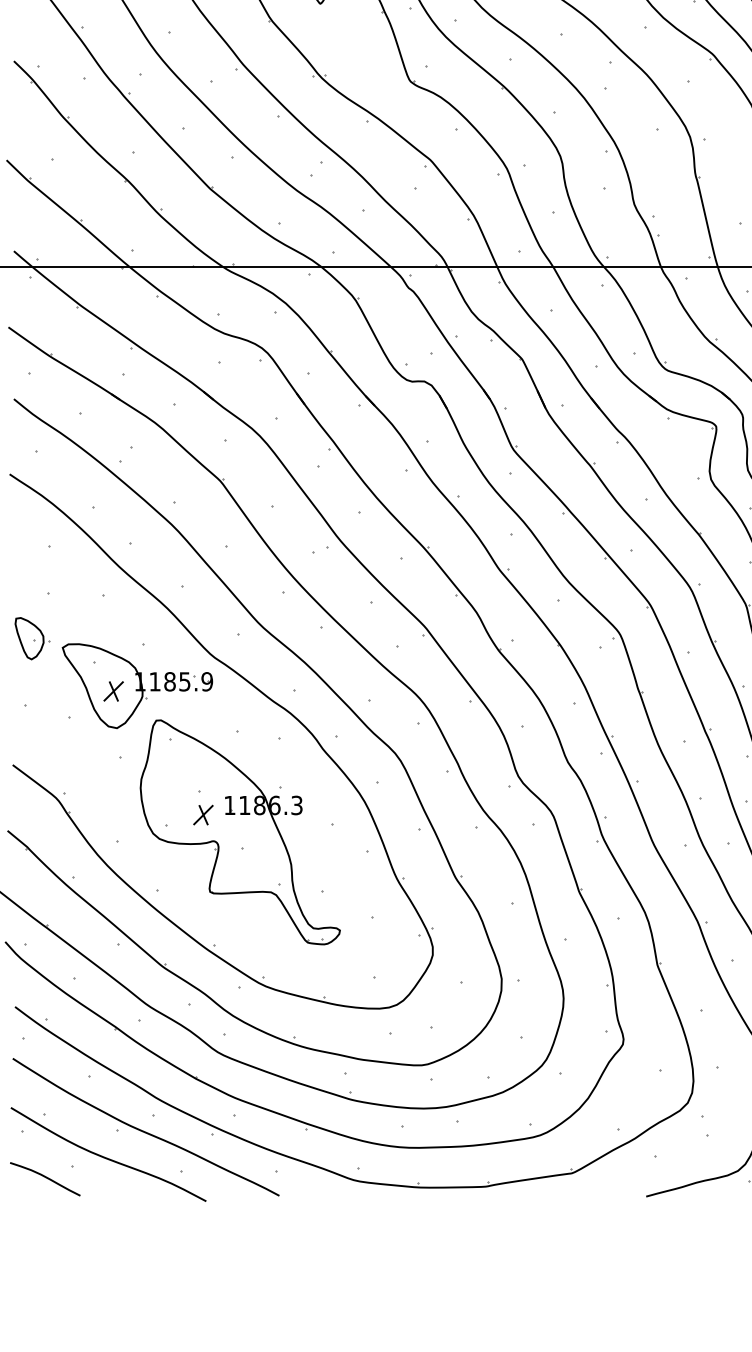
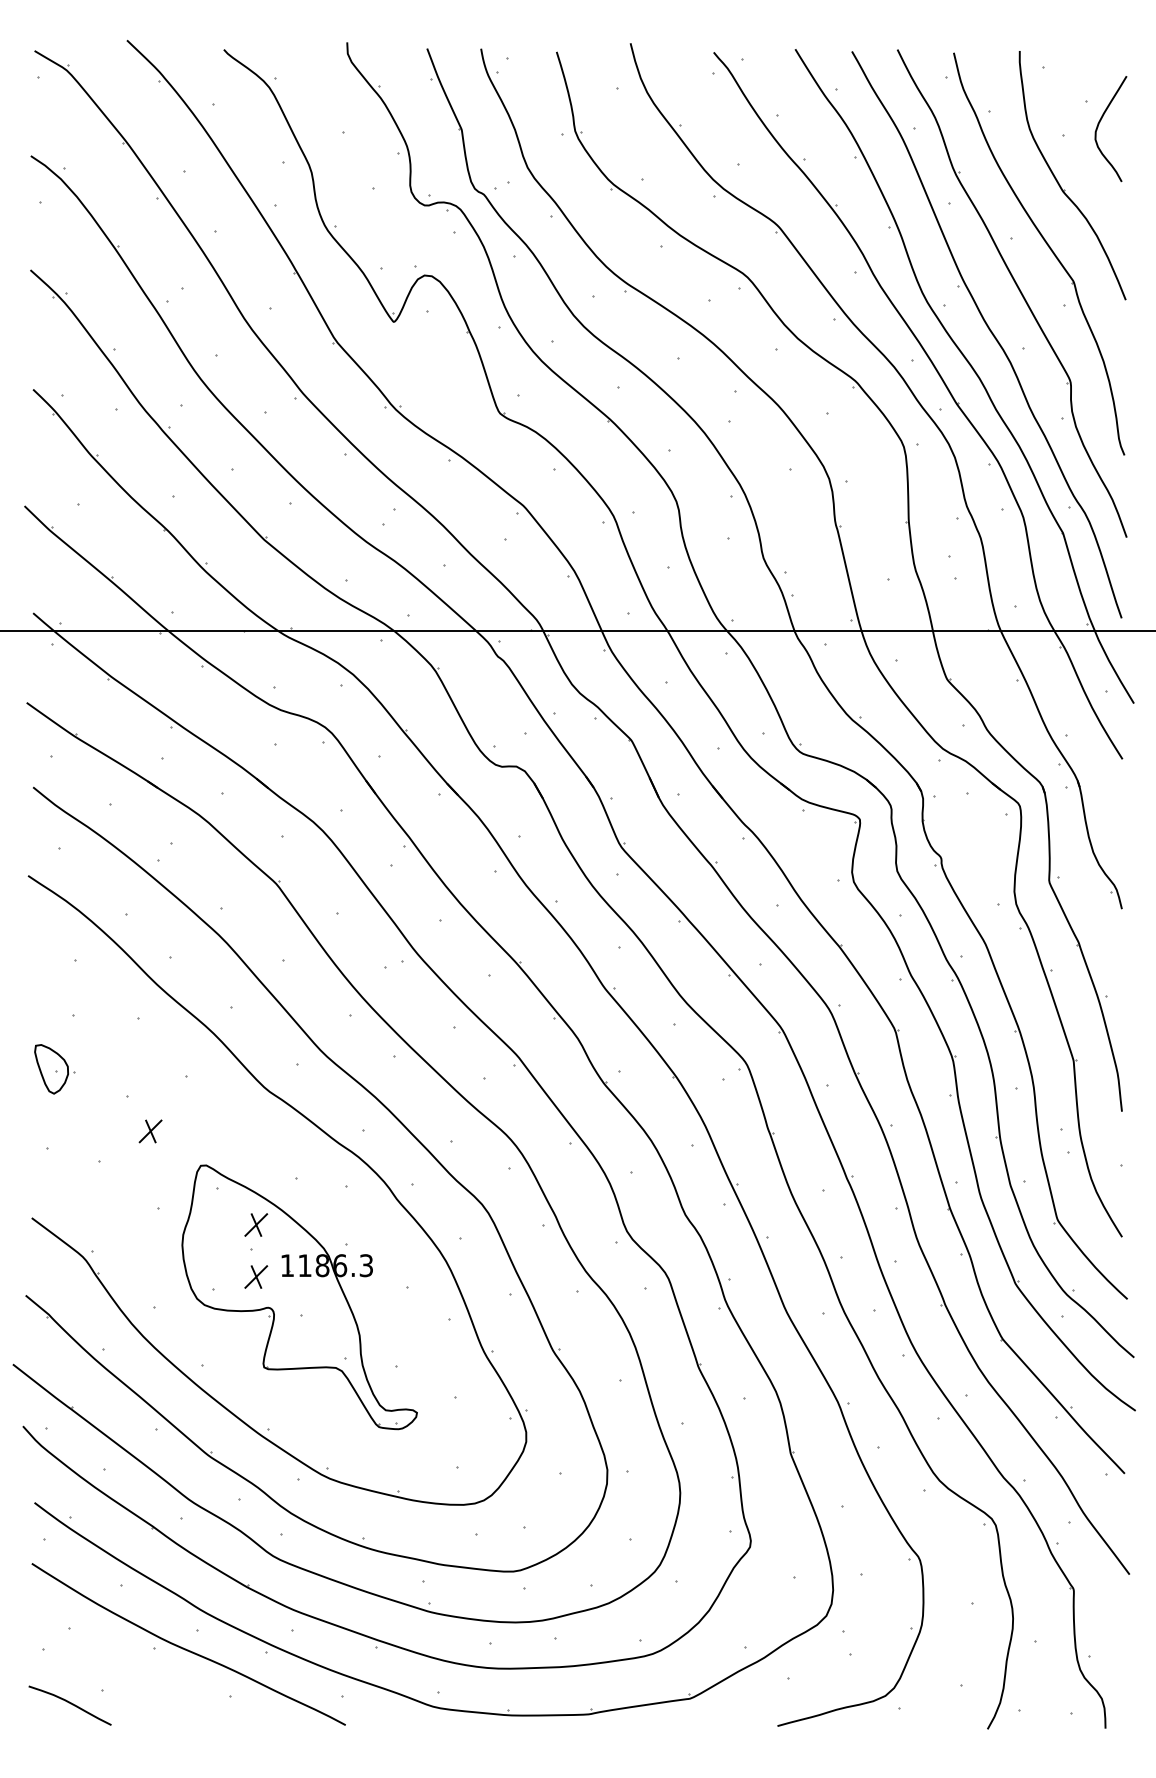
part: (137, 686) -> (178, 1125), removed
part: (203, 770) -> (256, 1224), added
curve: (107, 1157) -> (143, 1680), removed

